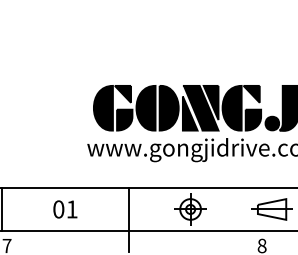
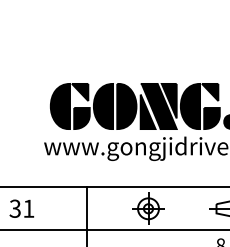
text: (58, 209) -> (15, 208), 01 -> 31

